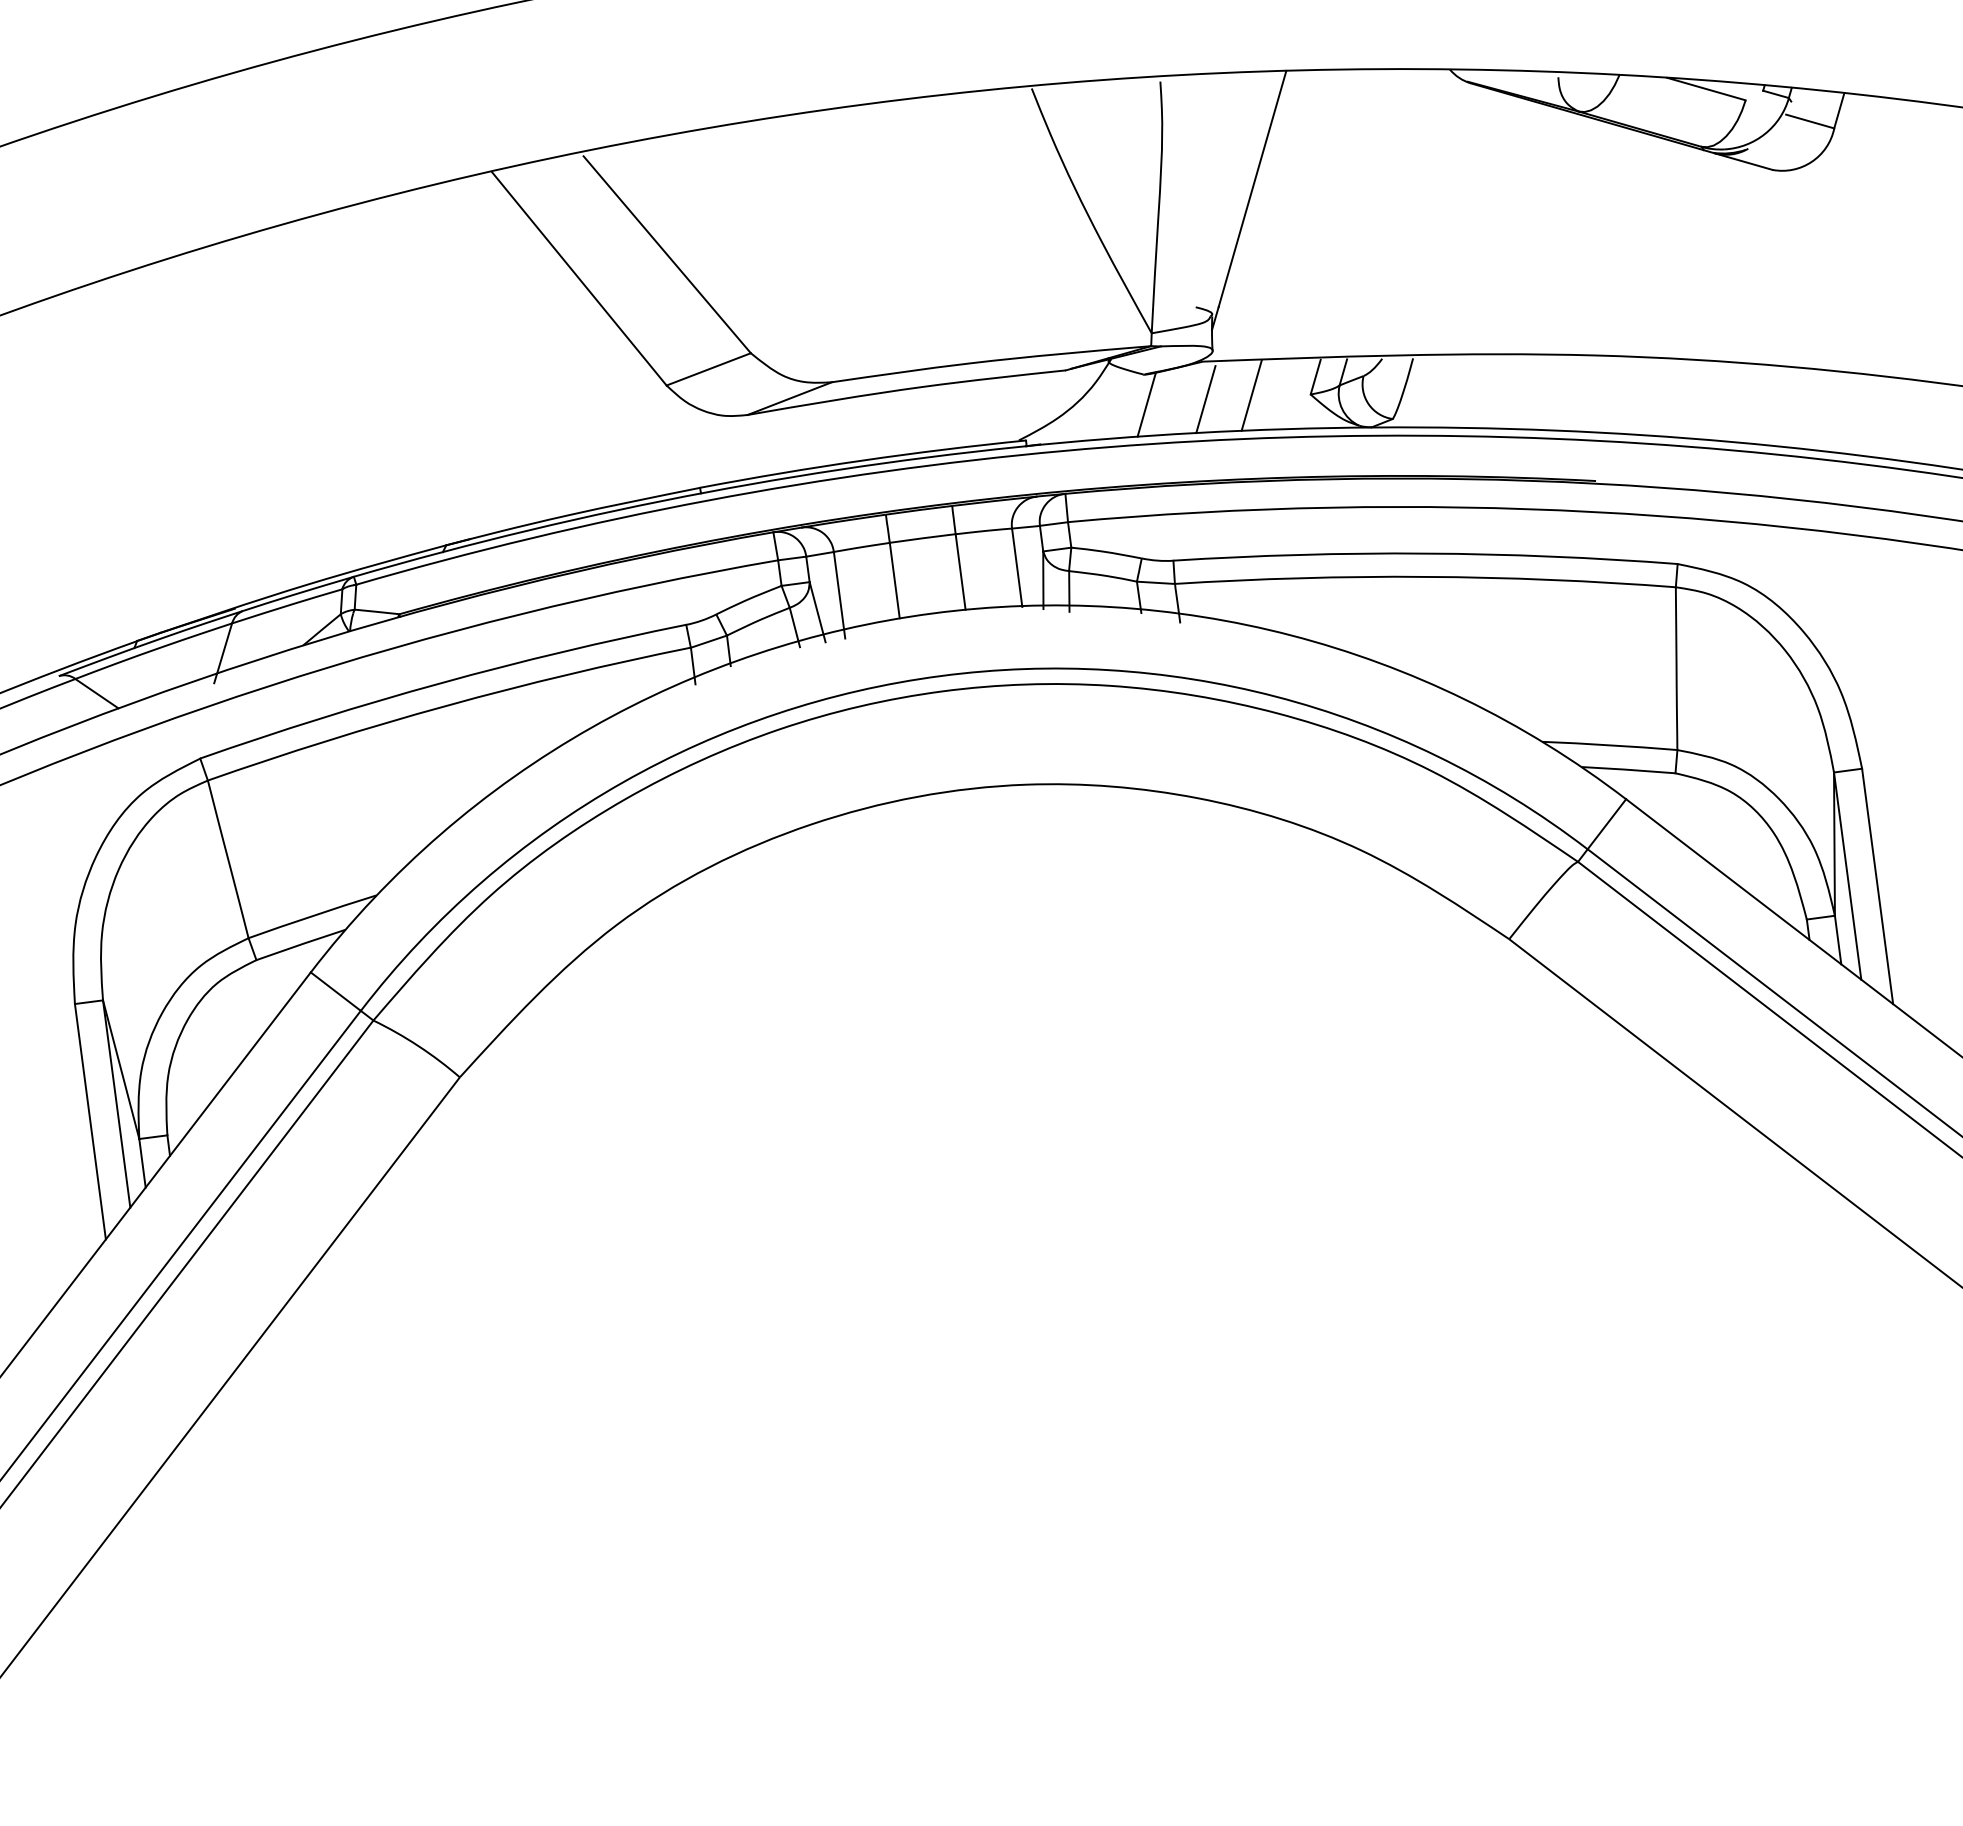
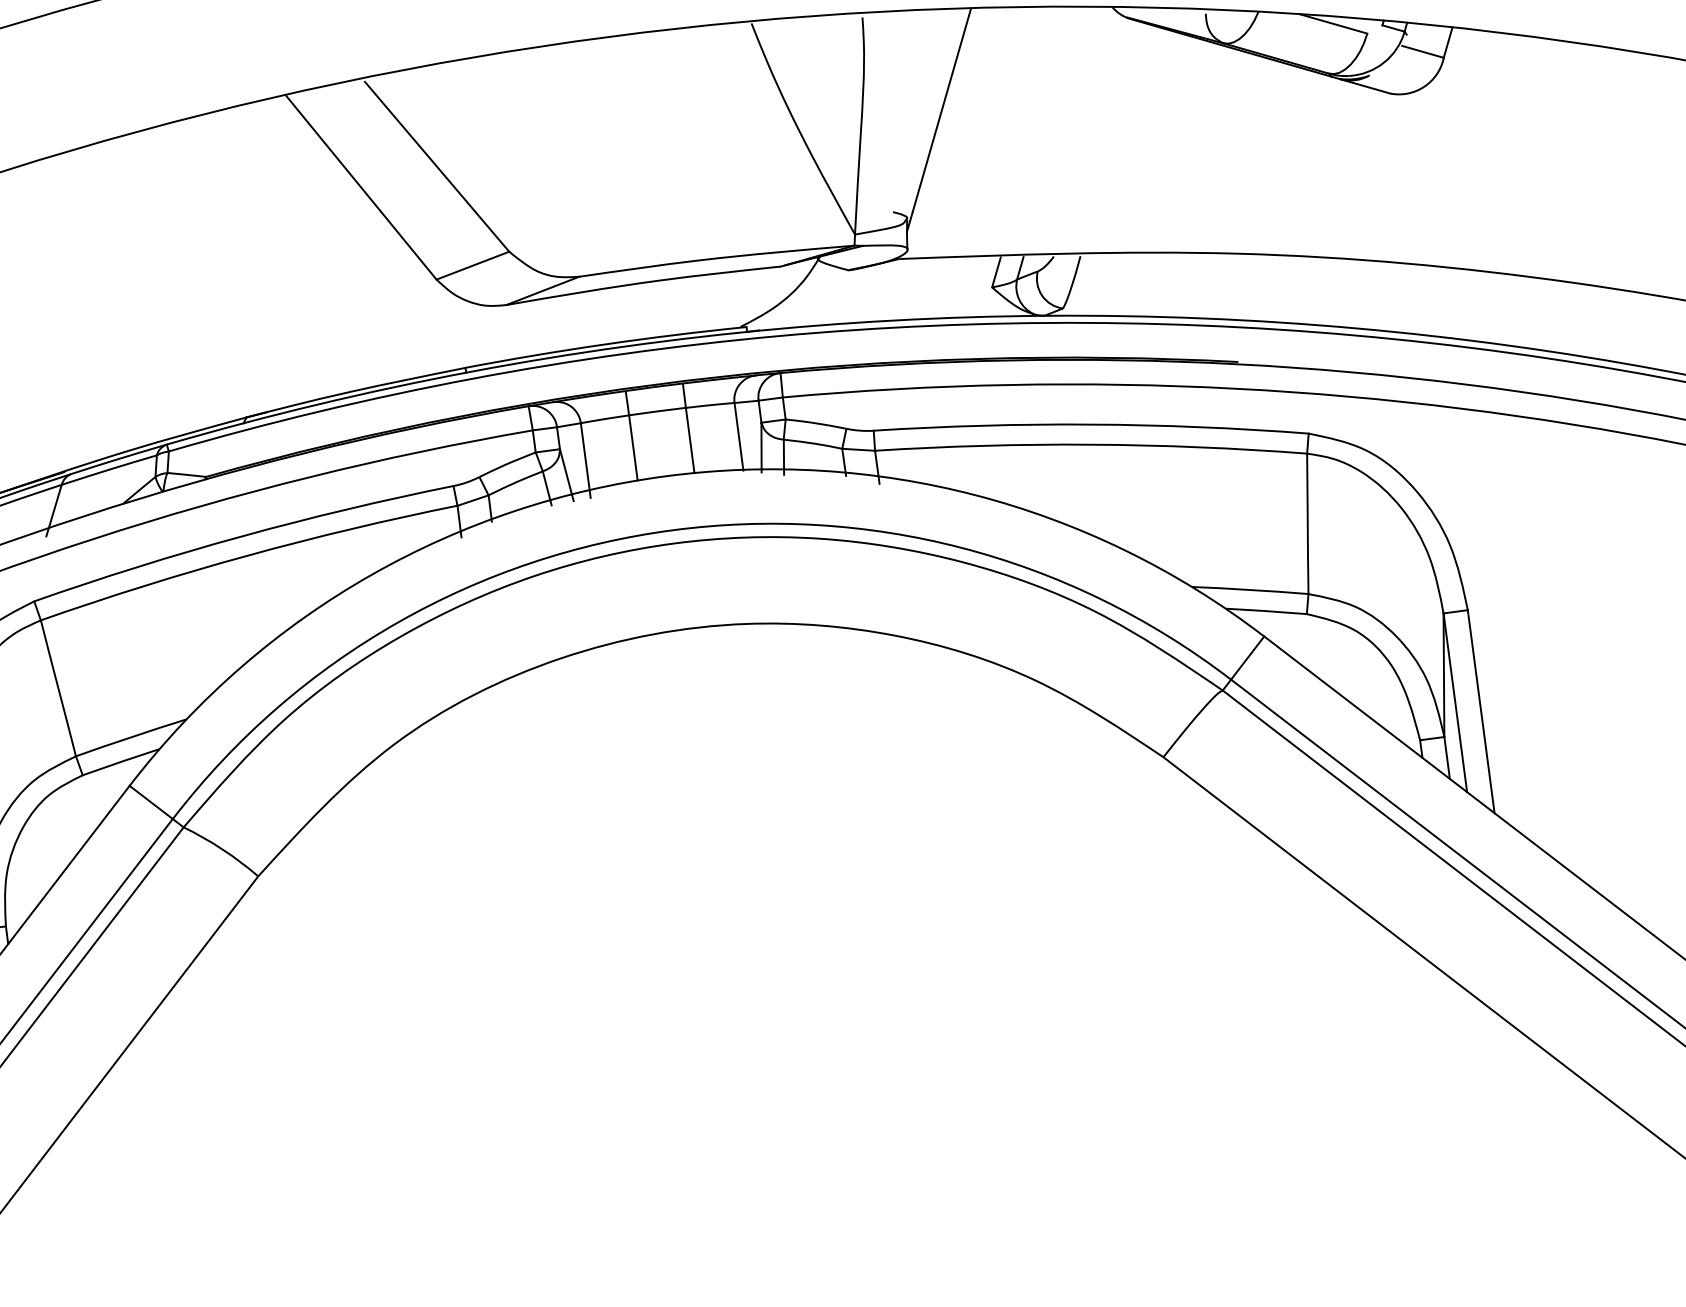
line: (1251, 395) -> (941, 288), removed
line: (1205, 399) -> (901, 291), removed
line: (1146, 404) -> (850, 295), removed

